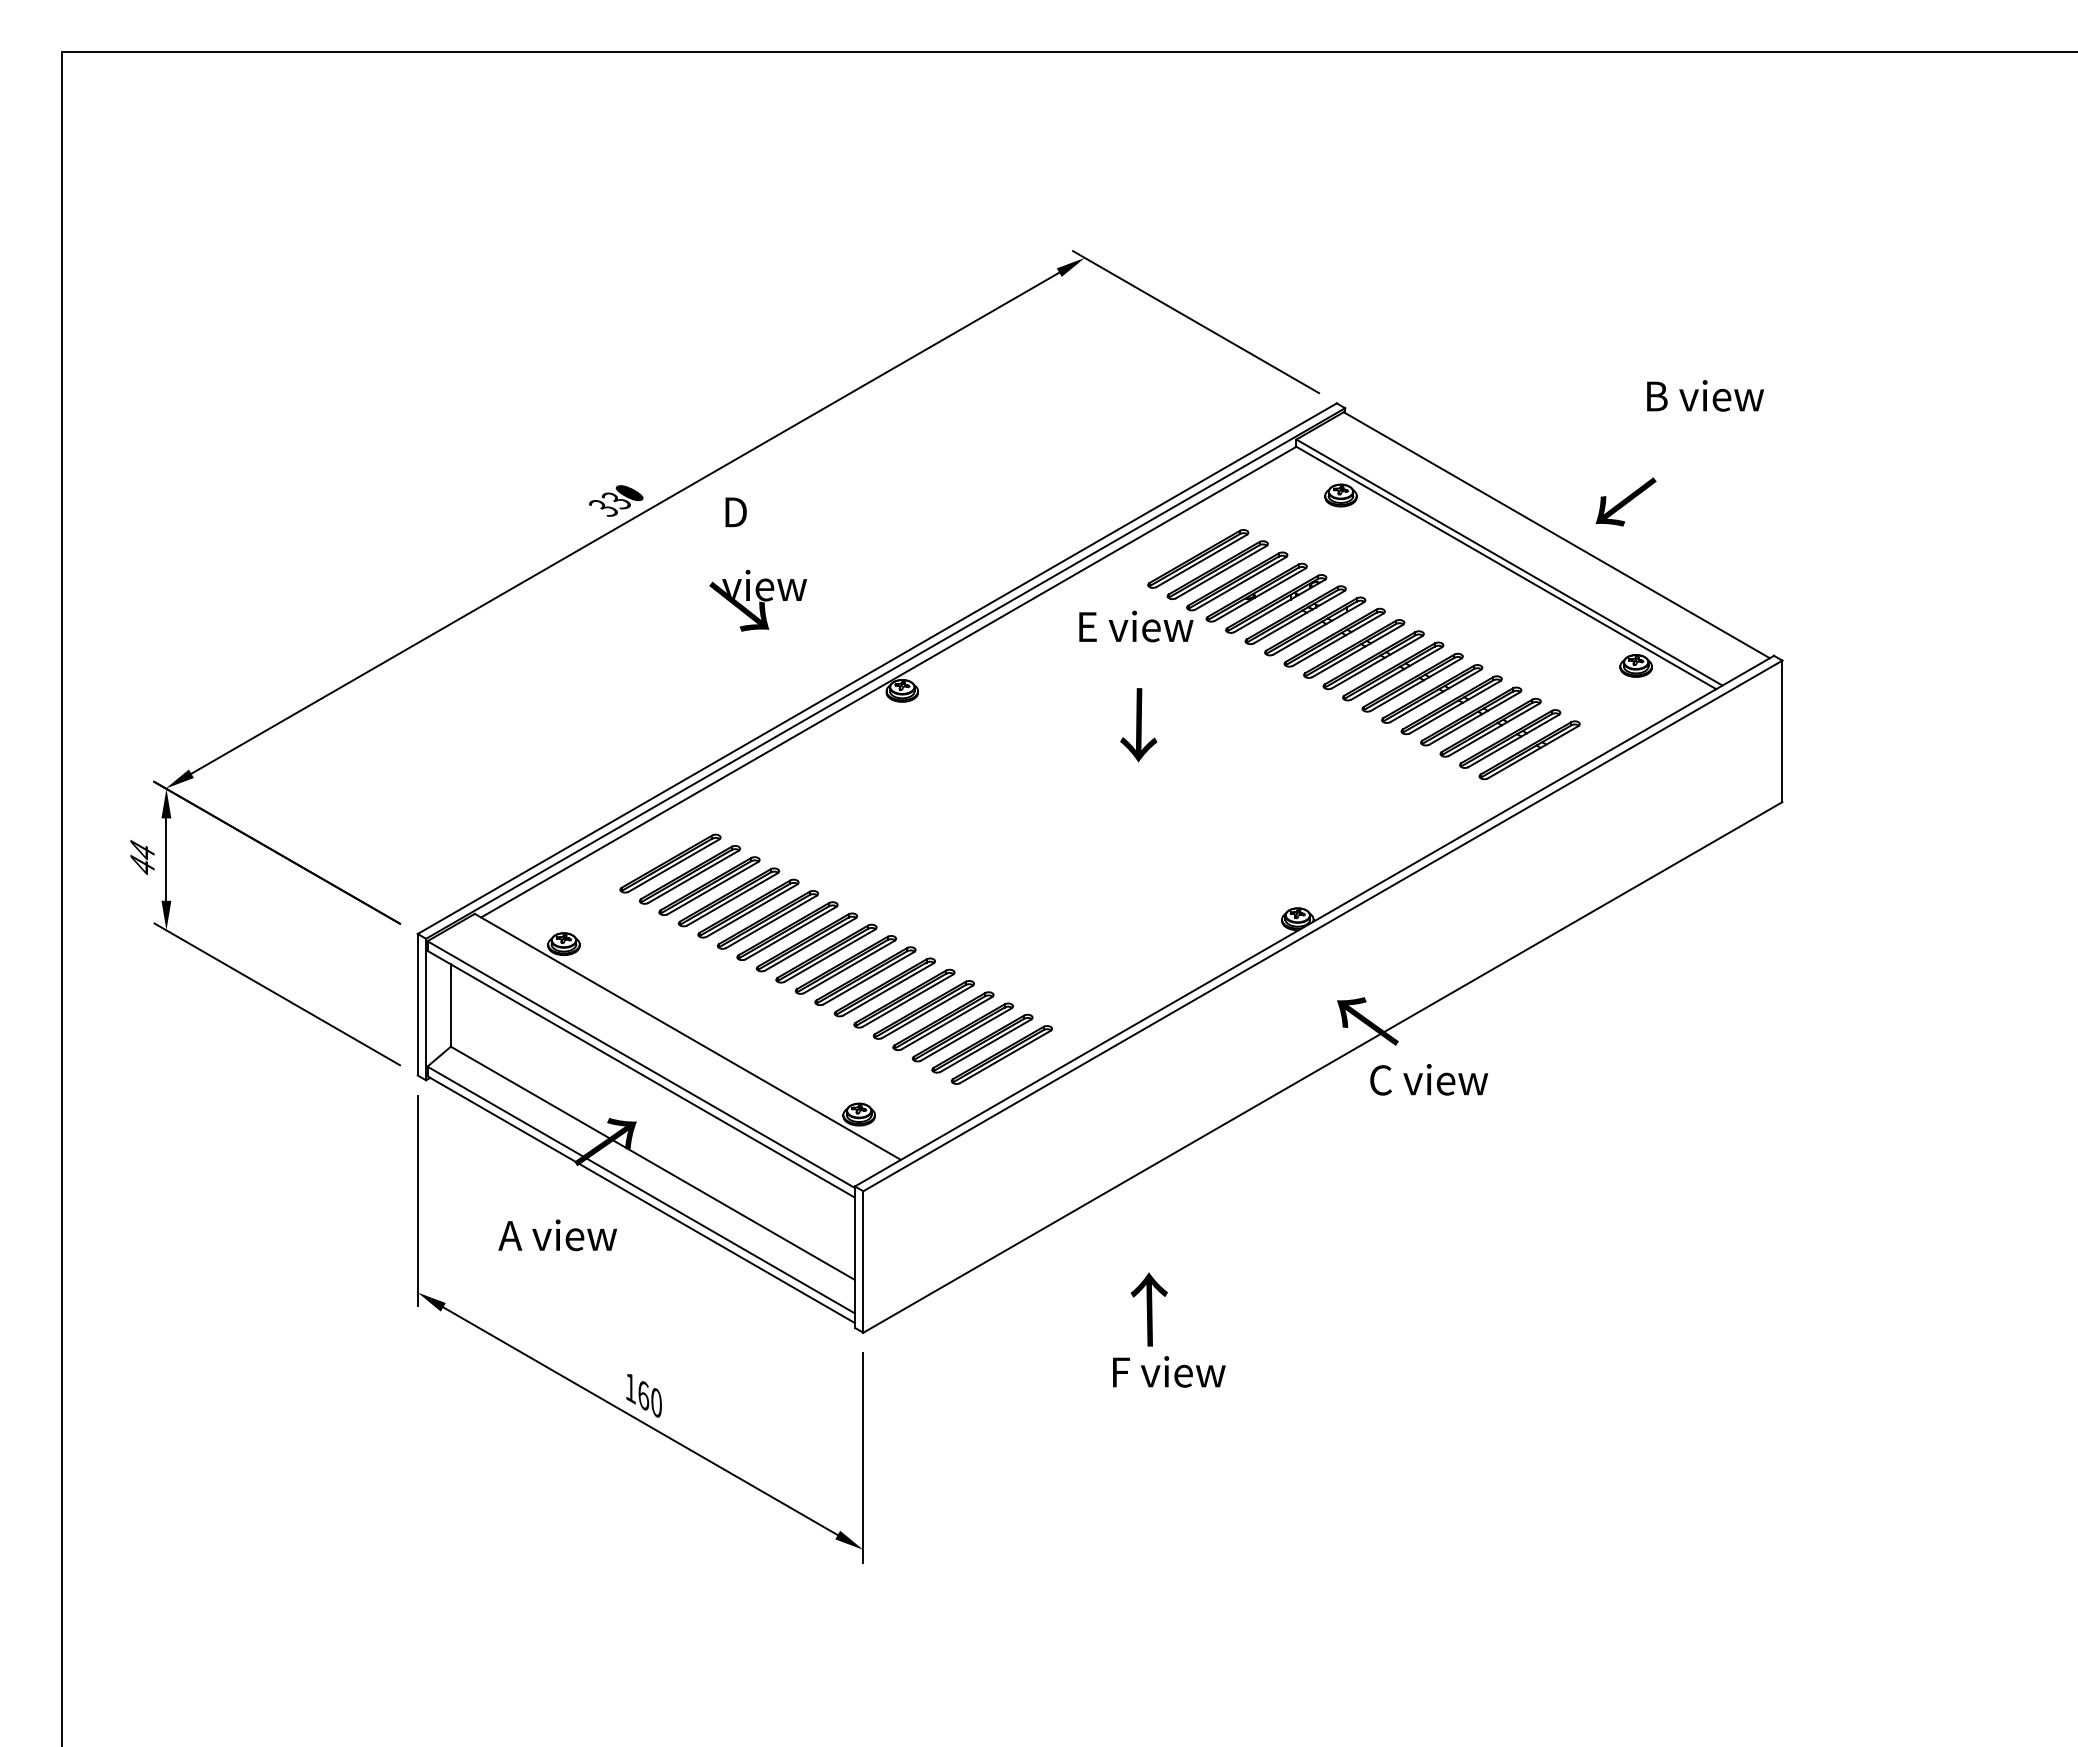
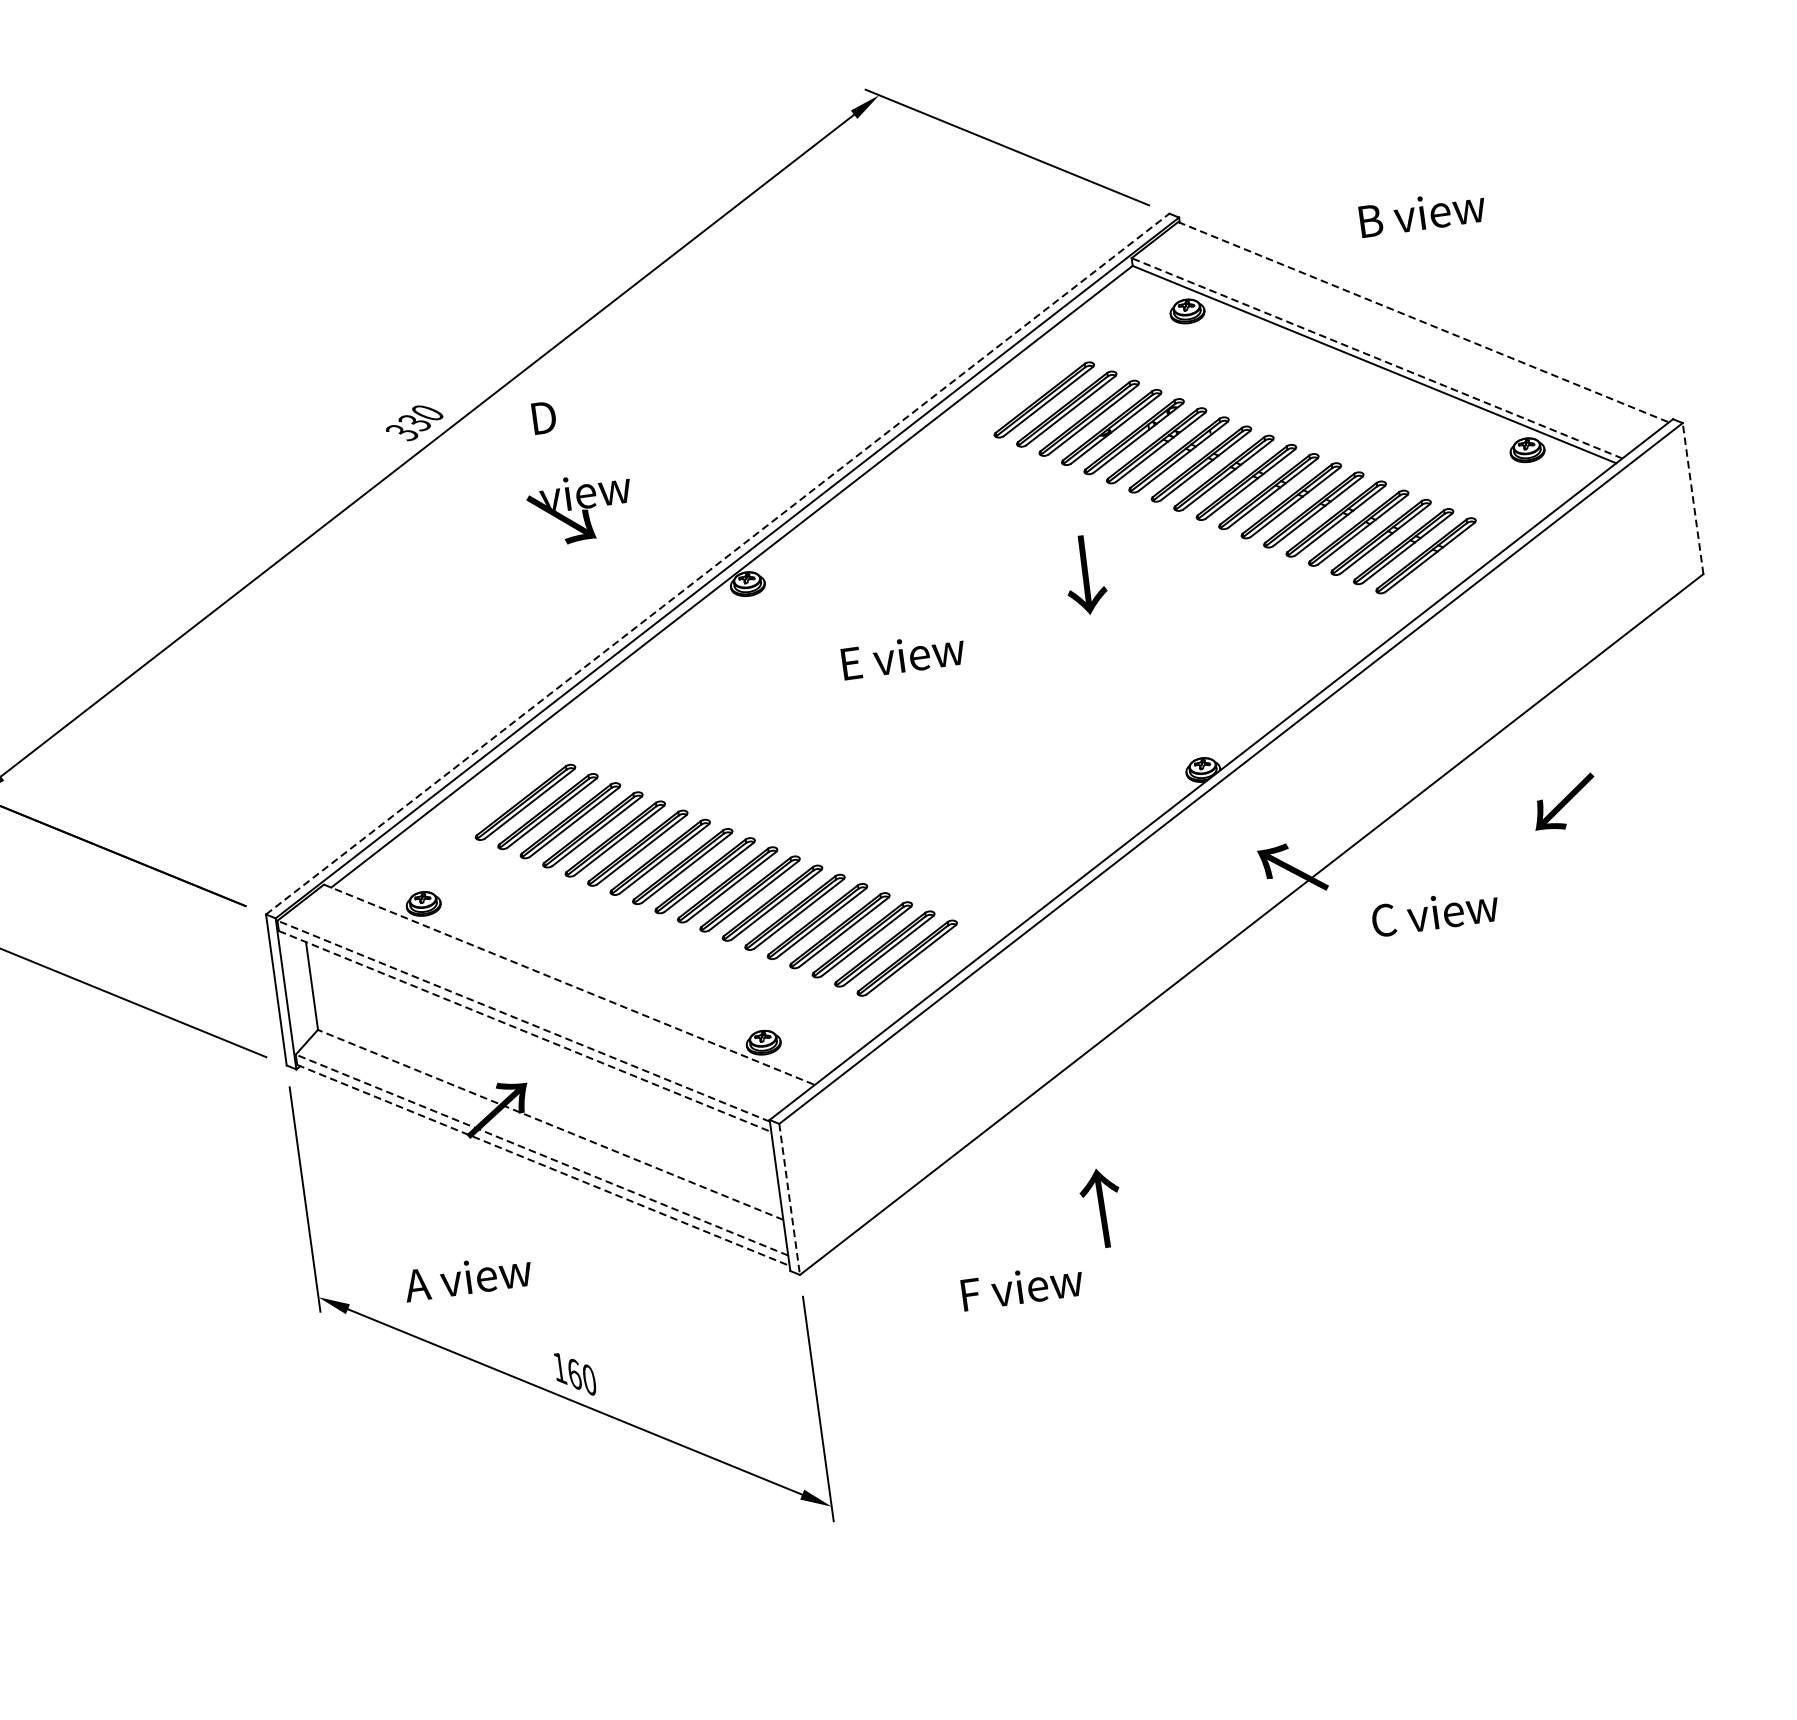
text: (1705, 395) -> (1422, 212), moved
text: (1625, 501) -> (1564, 802), moved
line: (1557, 535) -> (1424, 322), solid -> dashed
line: (1509, 562) -> (1377, 358), solid -> dashed
text: (1136, 626) -> (903, 655), moved
line: (877, 668) -> (717, 563), solid -> dashed
text: (1138, 725) -> (1084, 575), moved
line: (1782, 731) -> (1693, 498), solid -> dashed
line: (688, 1037) -> (570, 985), solid -> dashed
line: (641, 1064) -> (523, 1021), solid -> dashed
line: (641, 1074) -> (525, 1031), solid -> dashed
text: (1429, 1079) -> (1435, 912), moved
line: (652, 1163) -> (550, 1125), solid -> dashed
line: (641, 1190) -> (542, 1155), solid -> dashed
line: (641, 1199) -> (543, 1165), solid -> dashed
text: (557, 1235) -> (467, 1277), moved
line: (863, 1262) -> (789, 1199), solid -> dashed
text: (1169, 1371) -> (1022, 1286), moved

